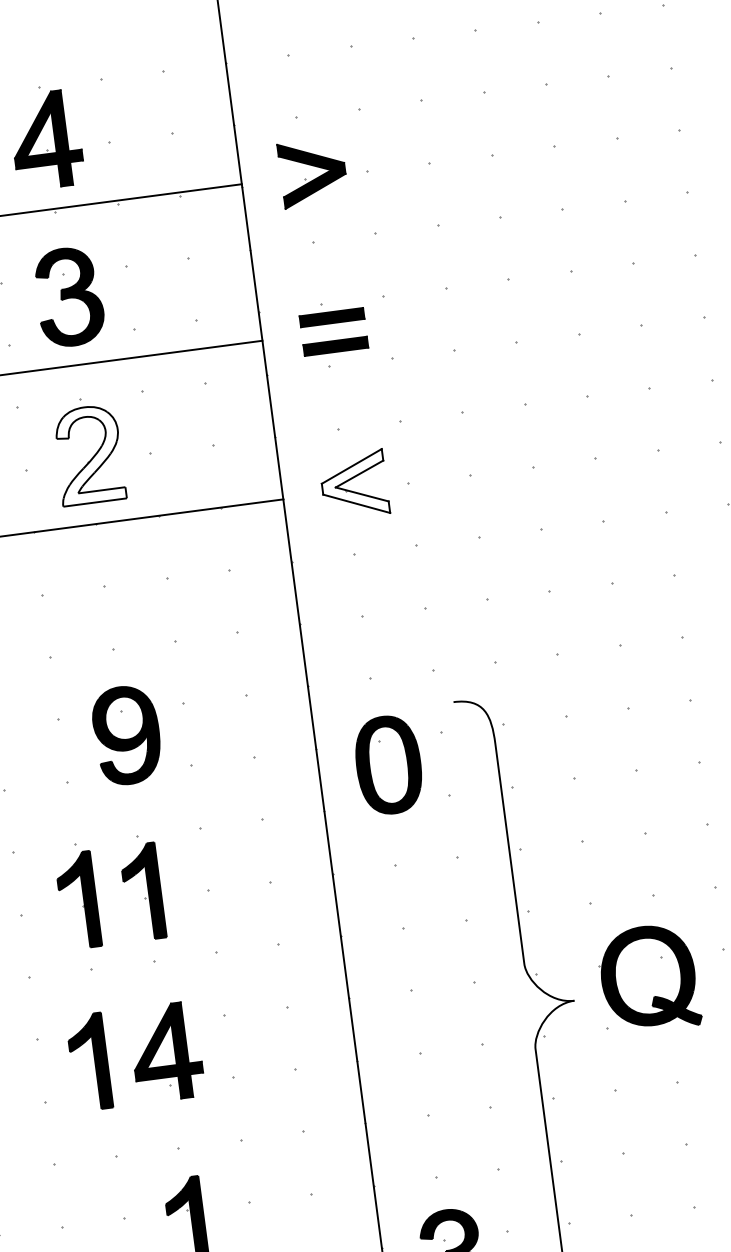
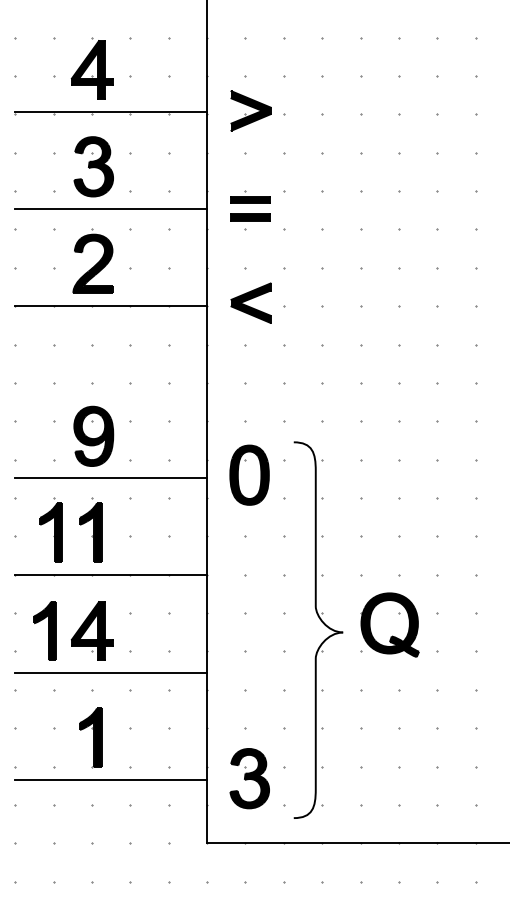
fill: (88, 454) -> (92, 263), added
fill: (353, 484) -> (250, 302), added
line: (164, 799) -> (111, 478), added
line: (185, 956) -> (111, 574), added
line: (206, 1116) -> (111, 673), added

